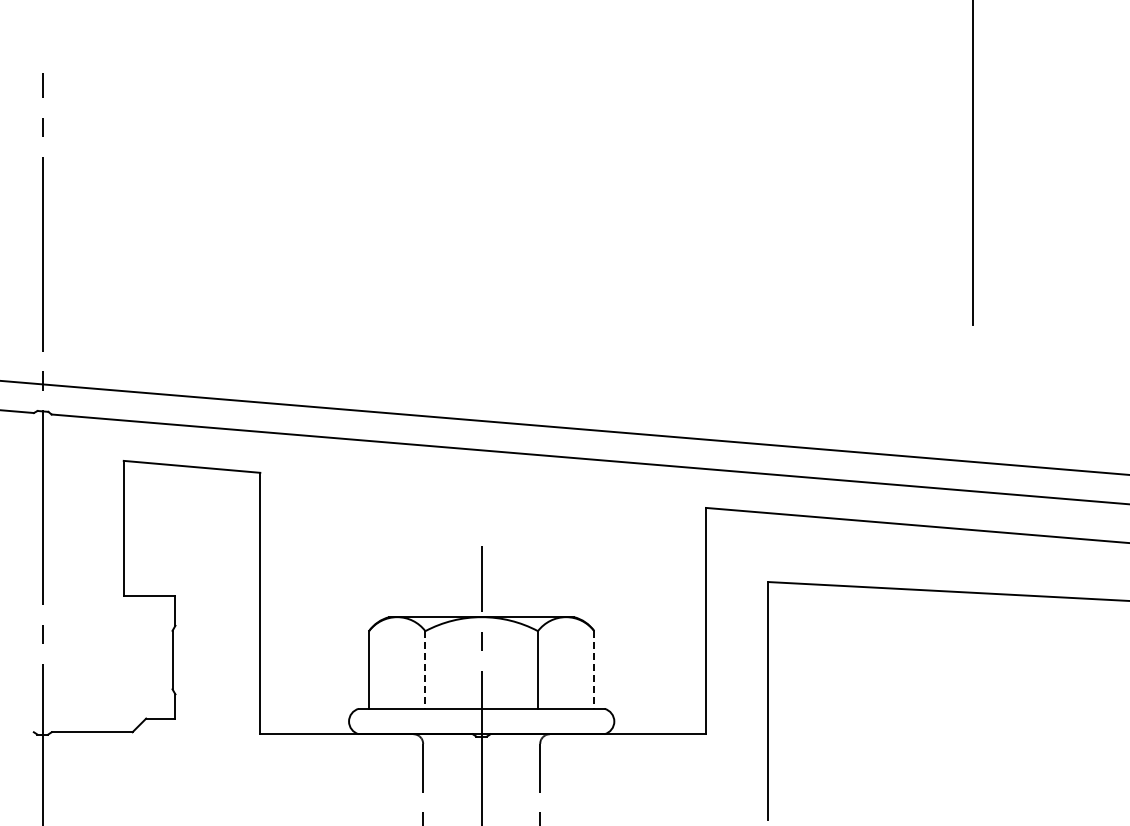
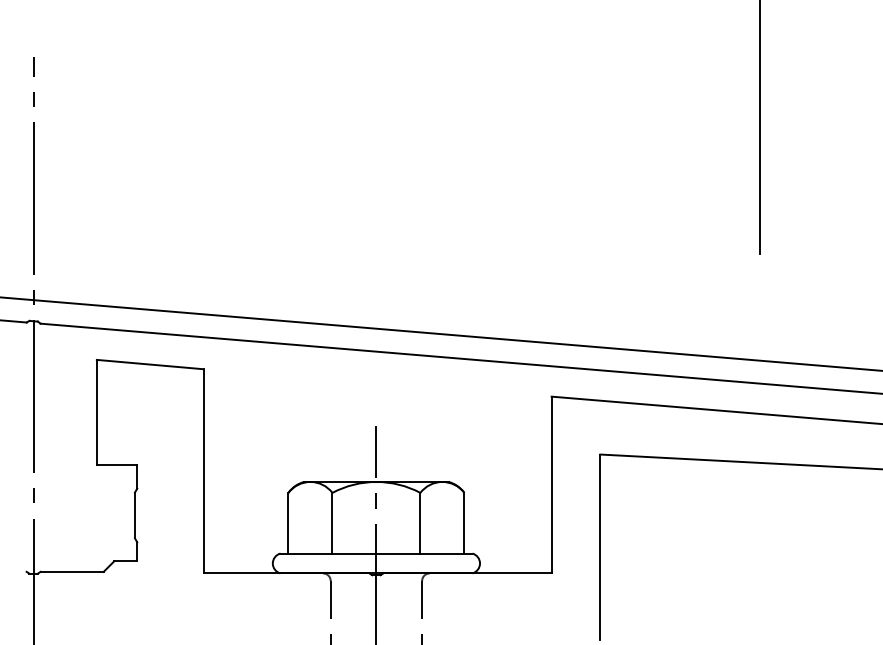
line: (425, 669) -> (332, 522), dashed -> solid
line: (594, 669) -> (464, 522), dashed -> solid

